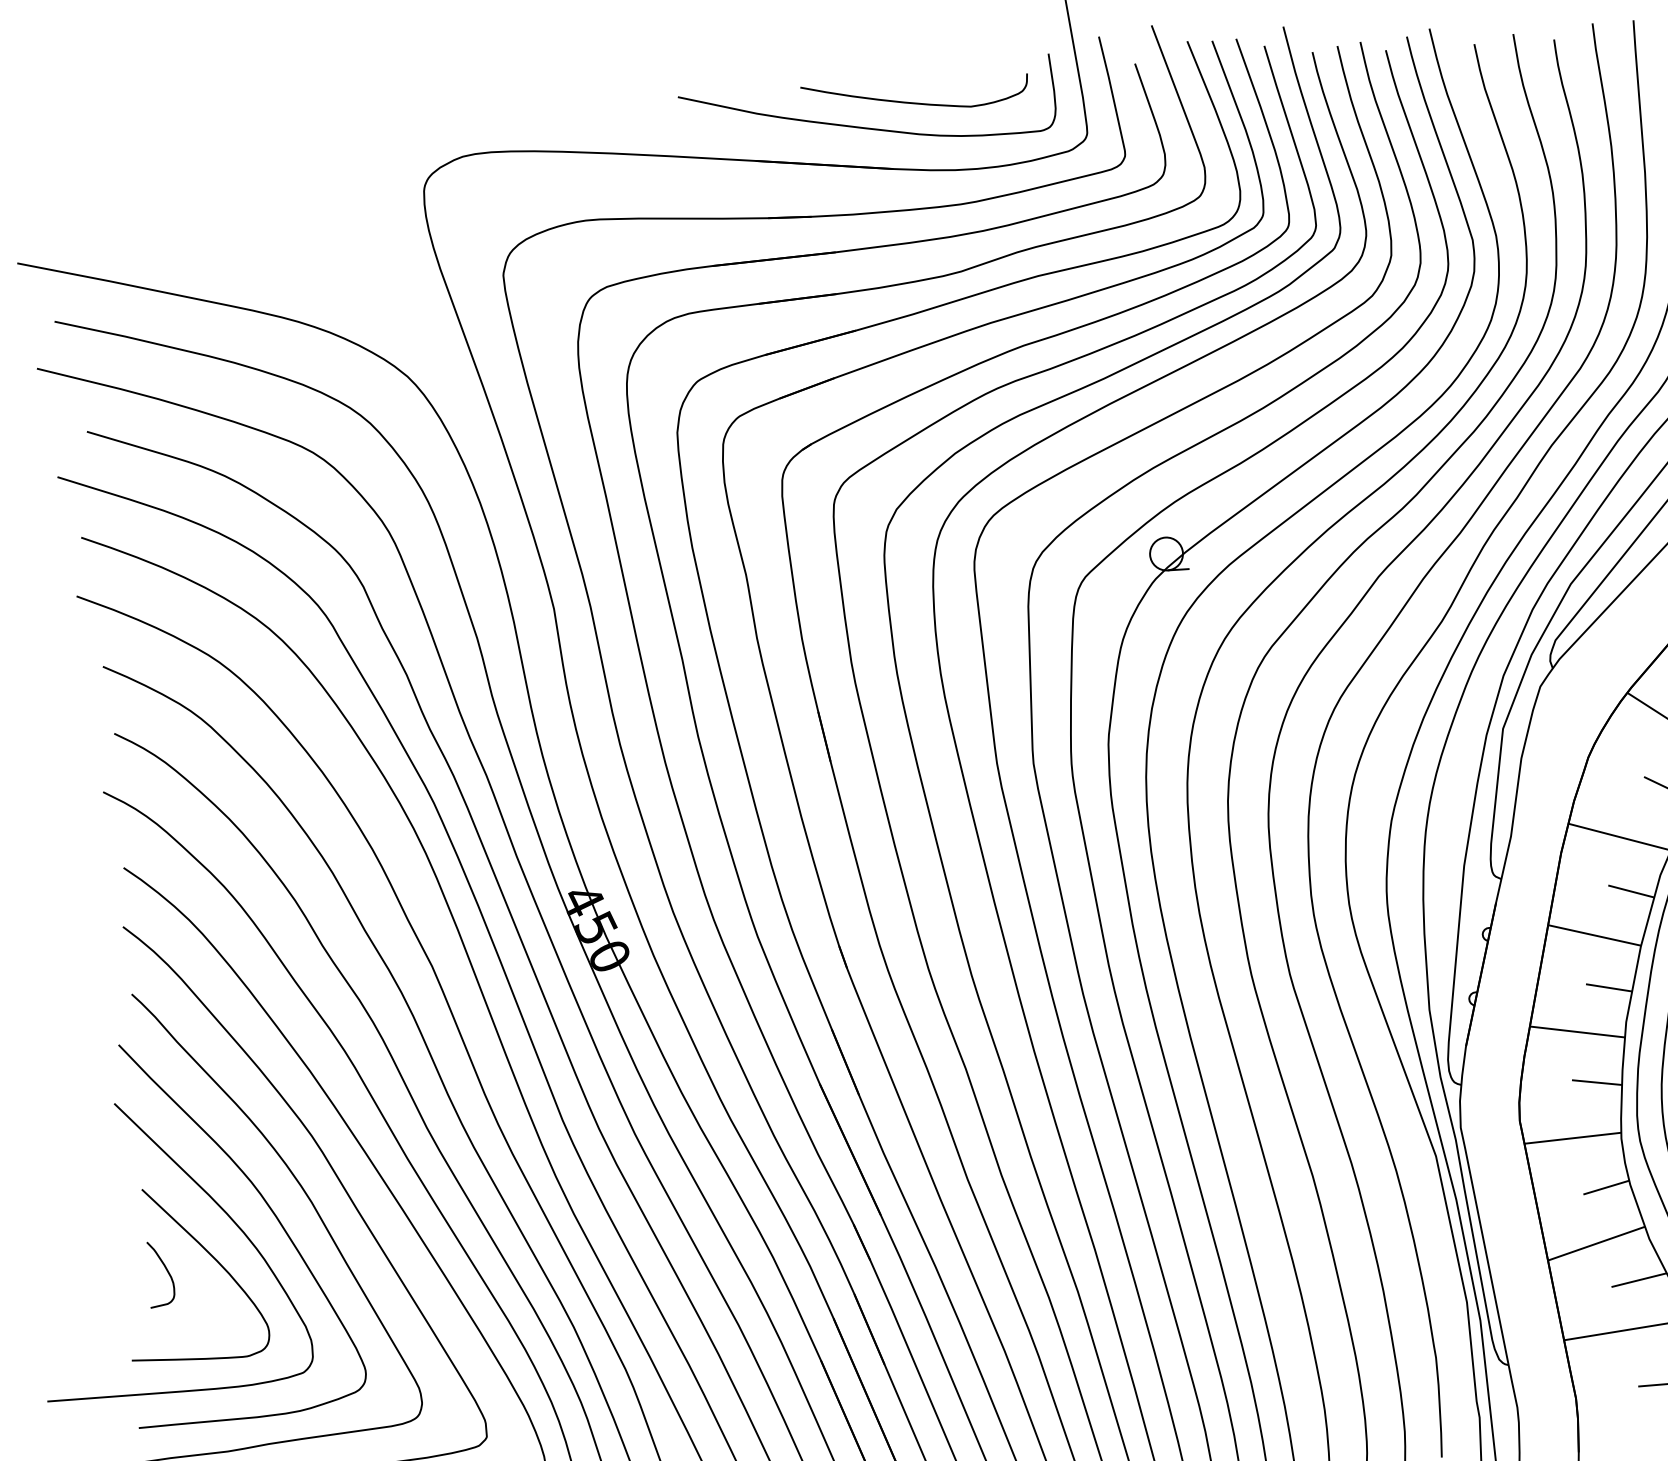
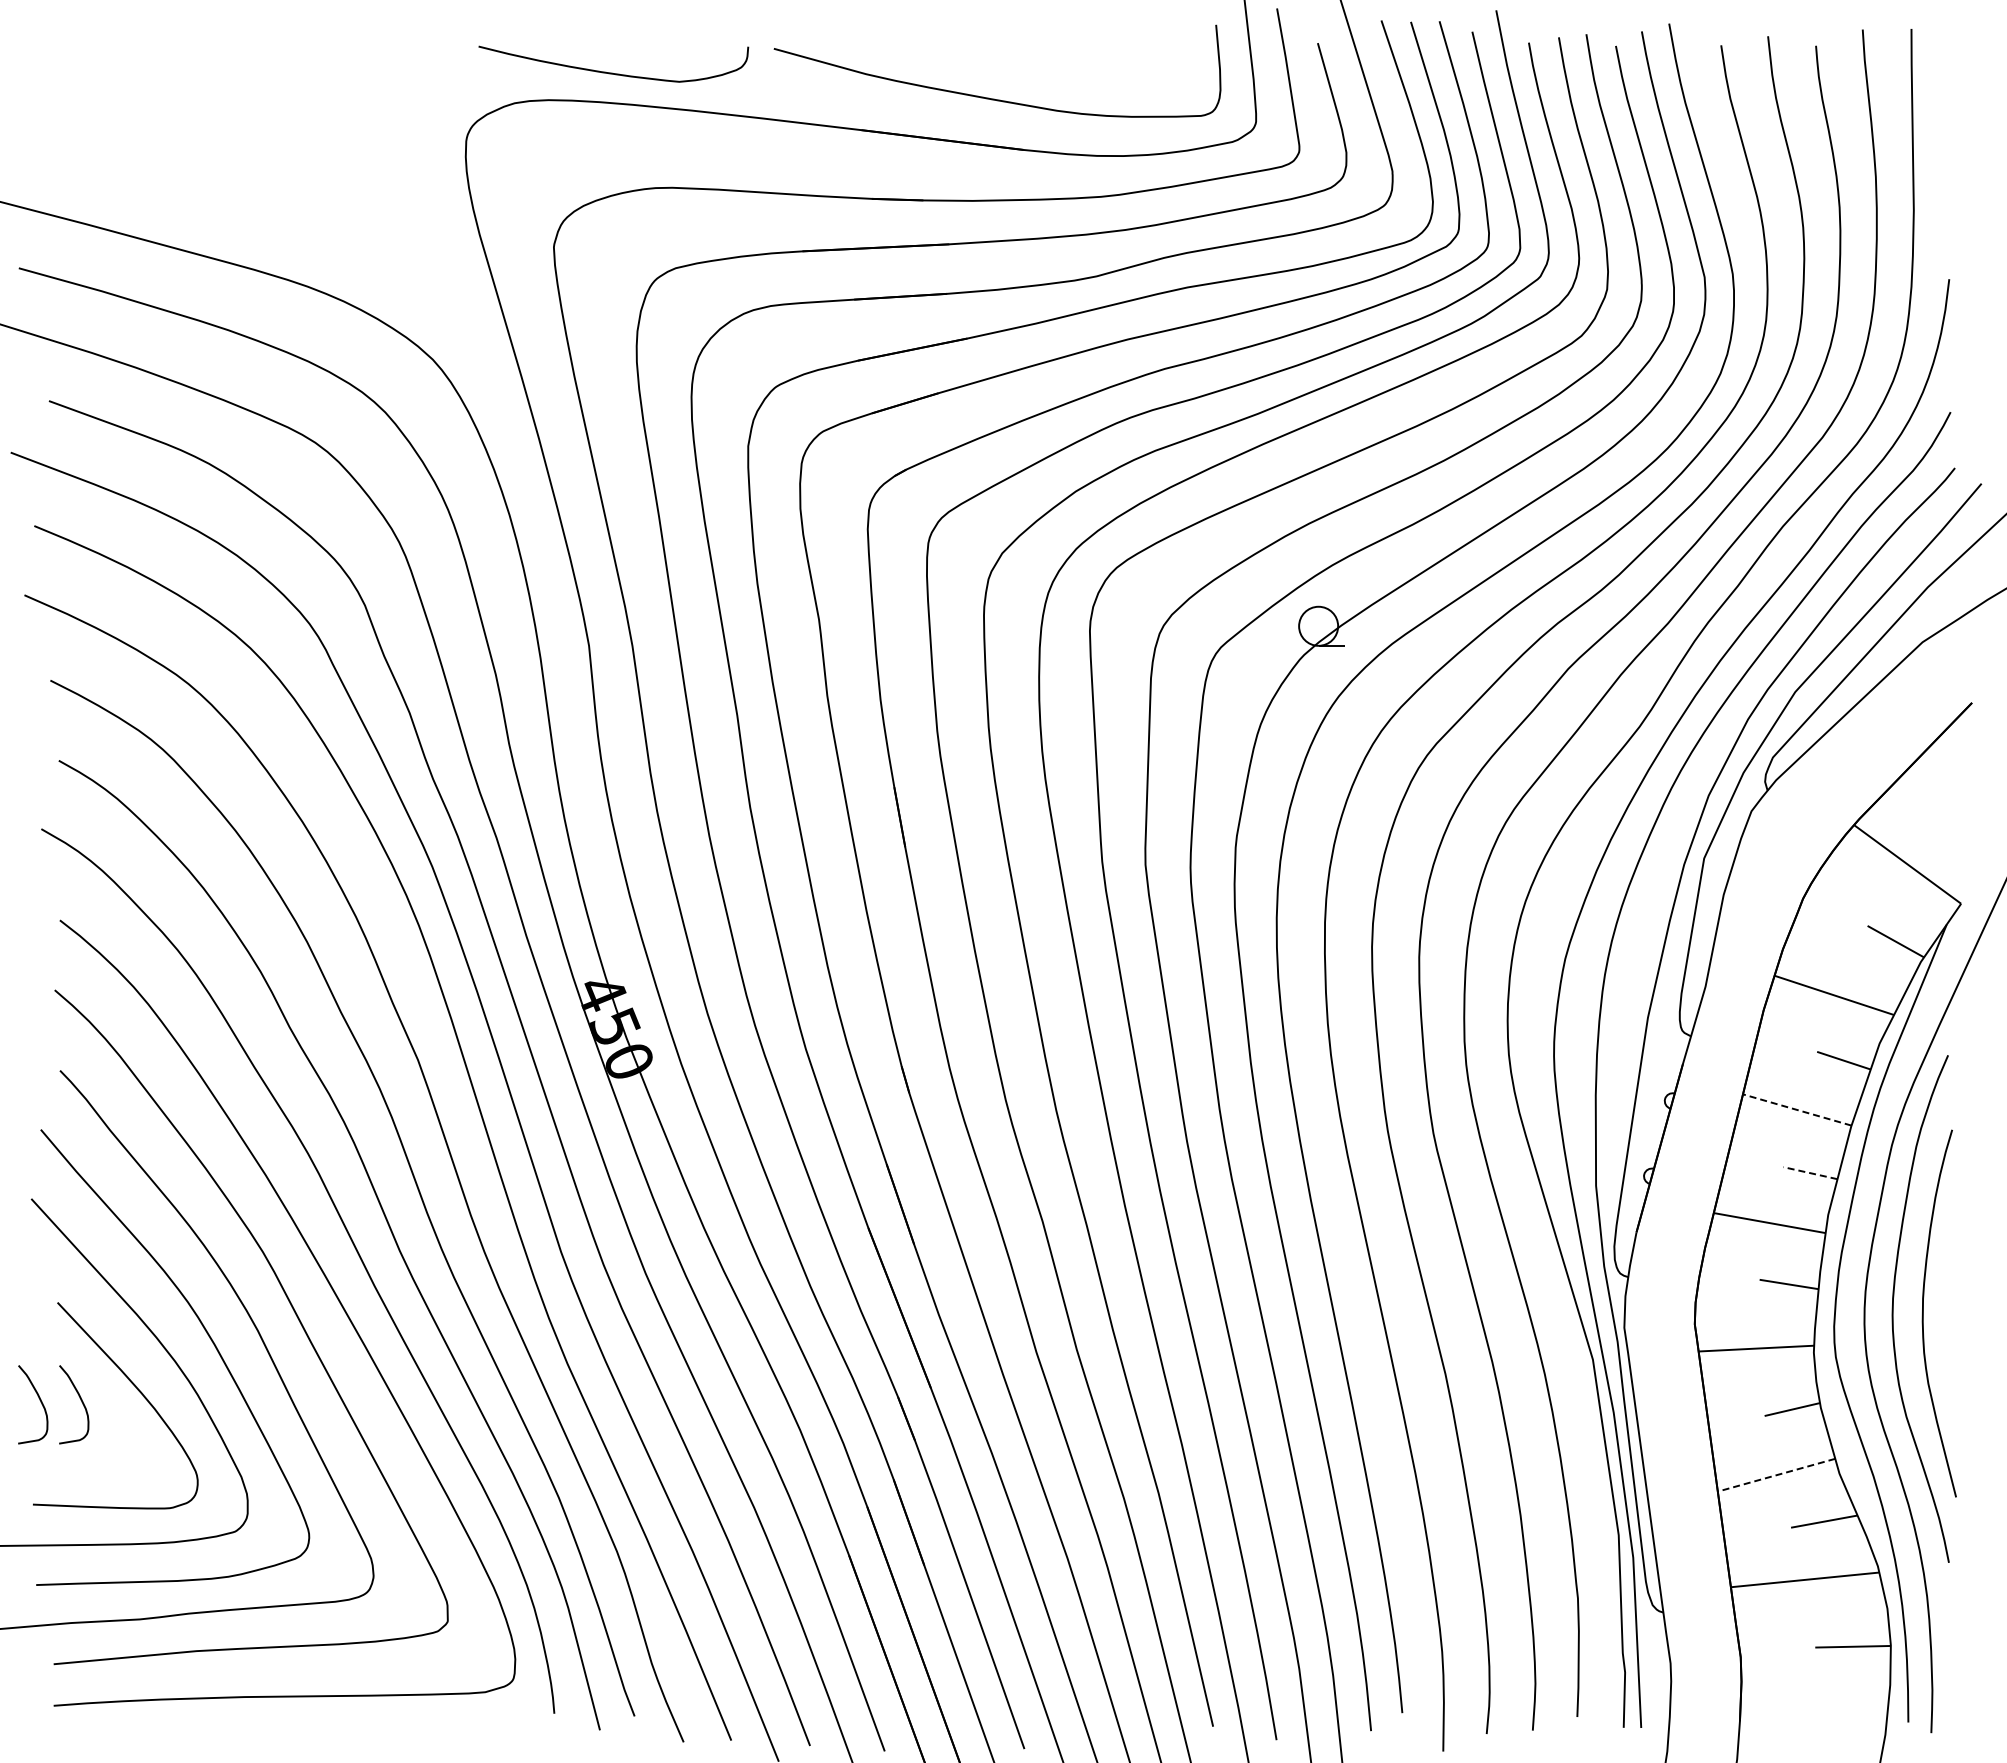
curve: (914, 102) -> (612, 72), moved
line: (1593, 935) -> (1796, 1109), solid -> dashed
line: (1609, 988) -> (1810, 1173), solid -> dashed
line: (1596, 1243) -> (1776, 1475), solid -> dashed
curve: (131, 1272) -> (39, 1400), added

